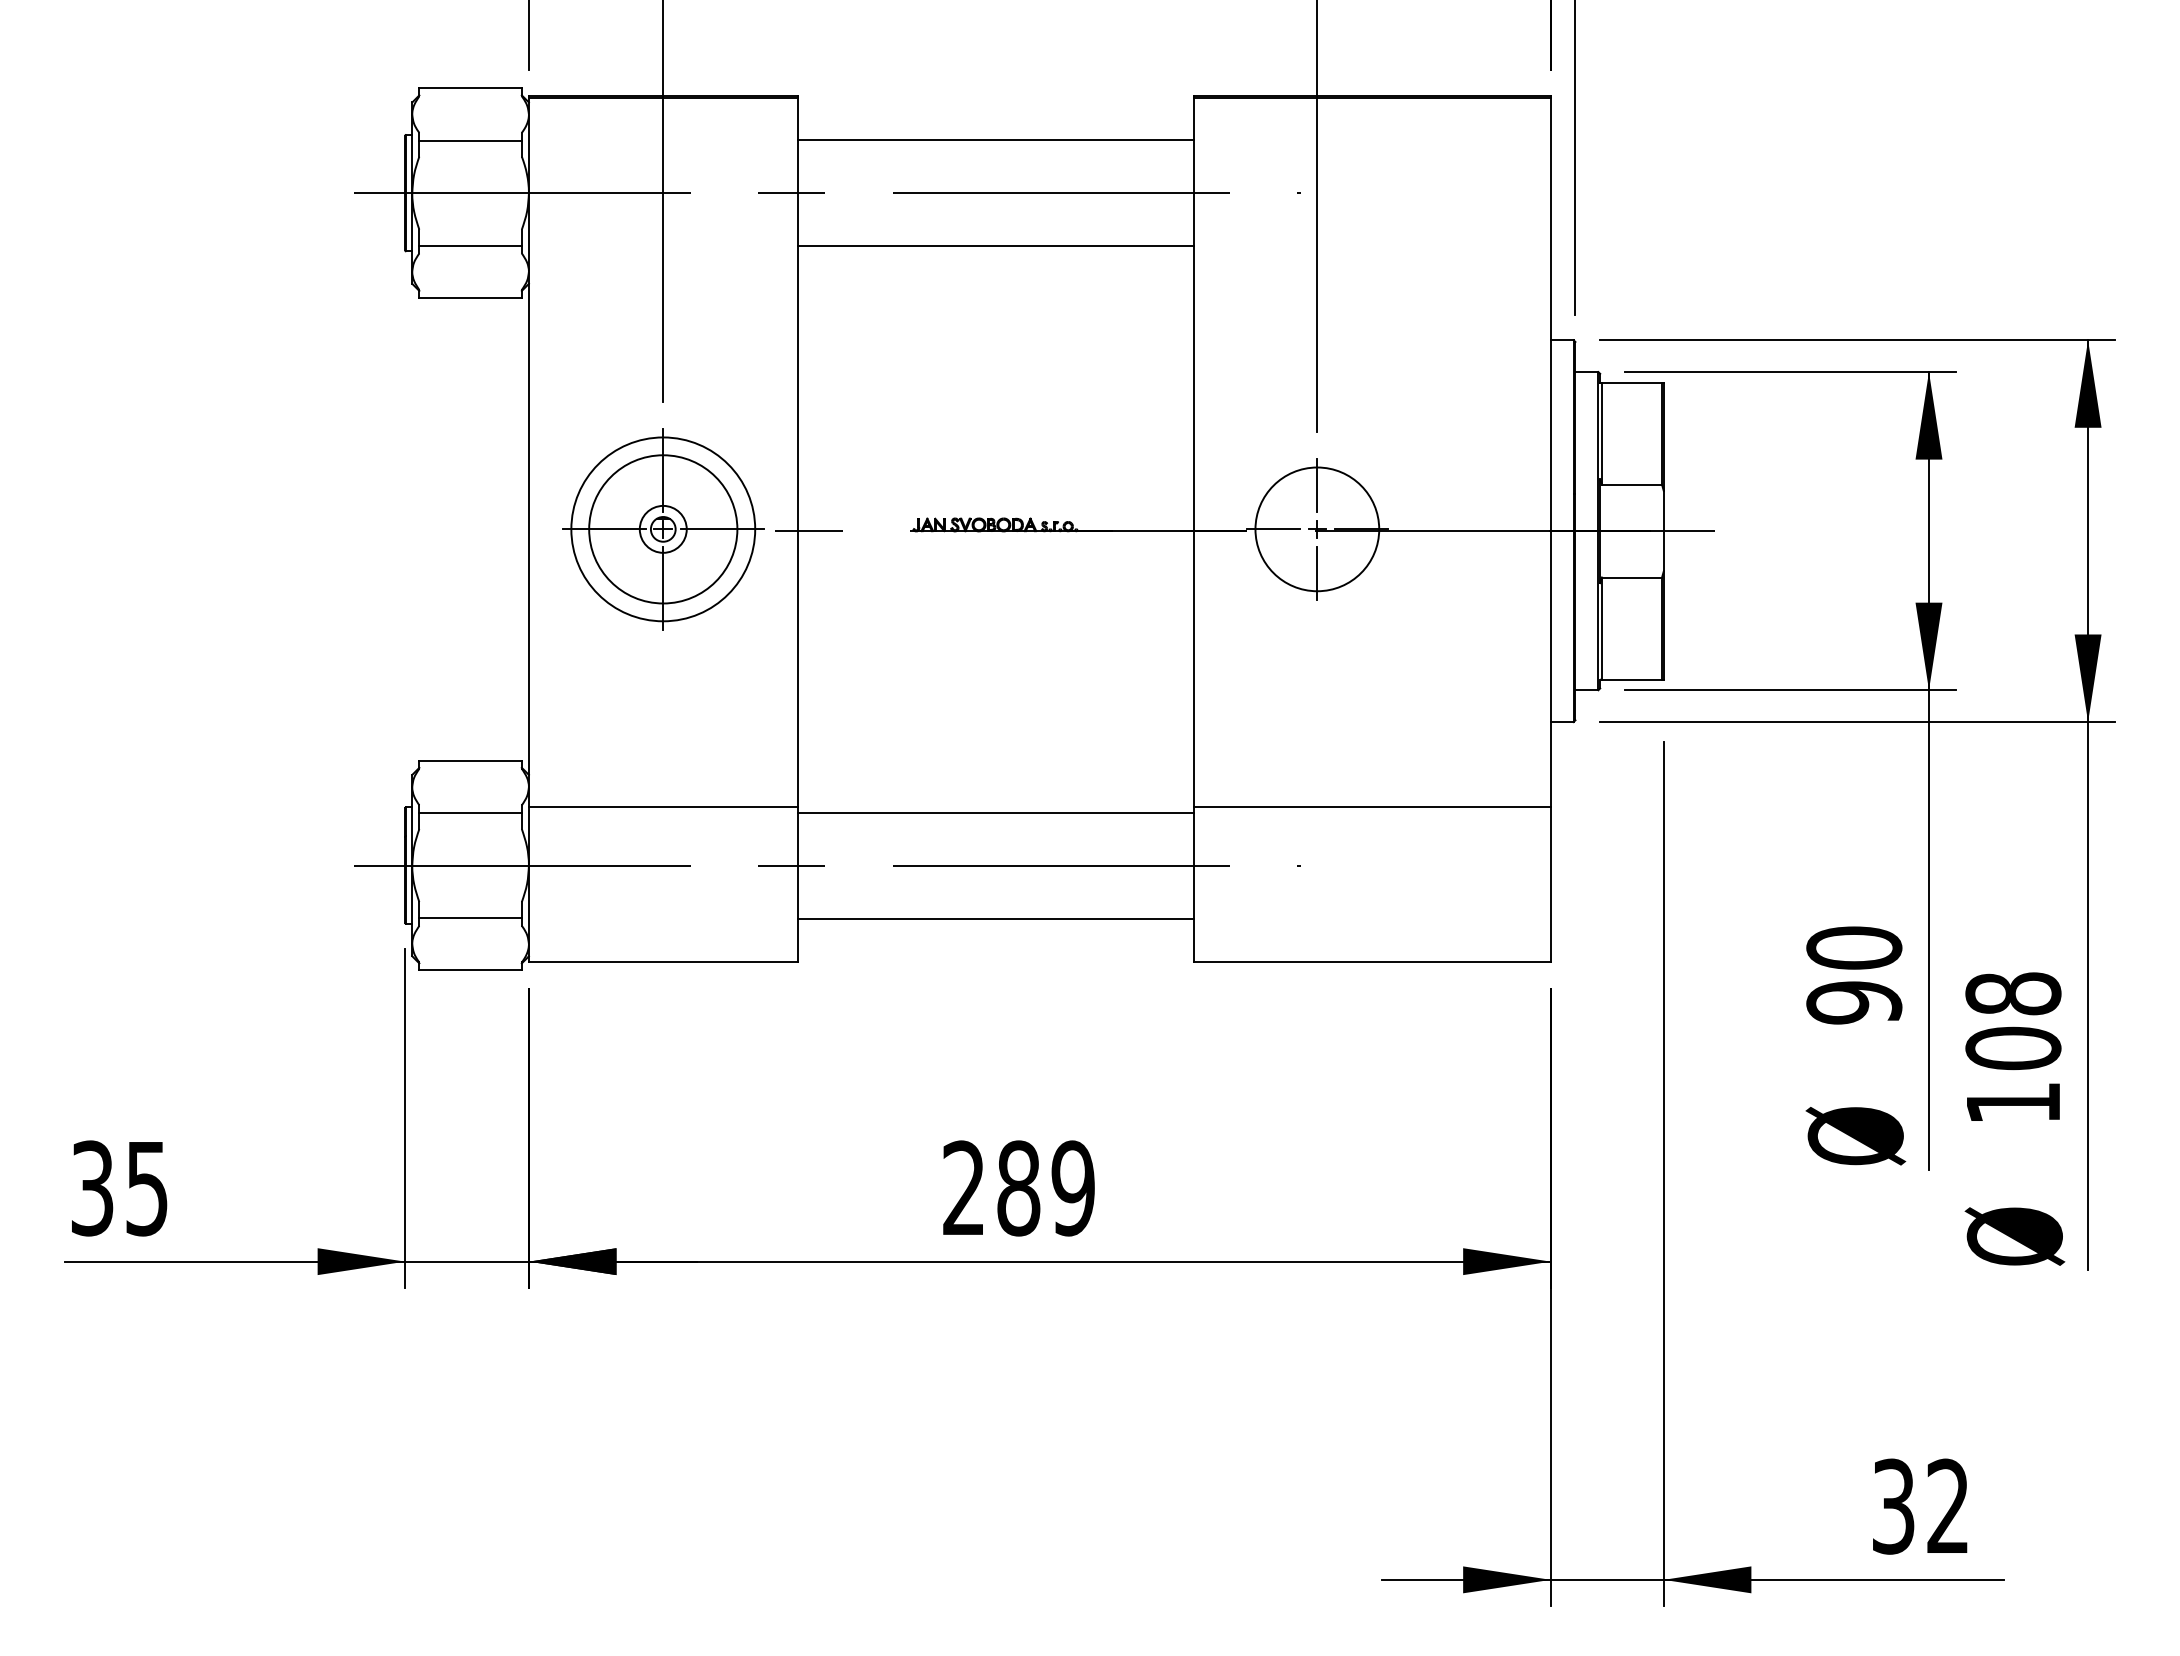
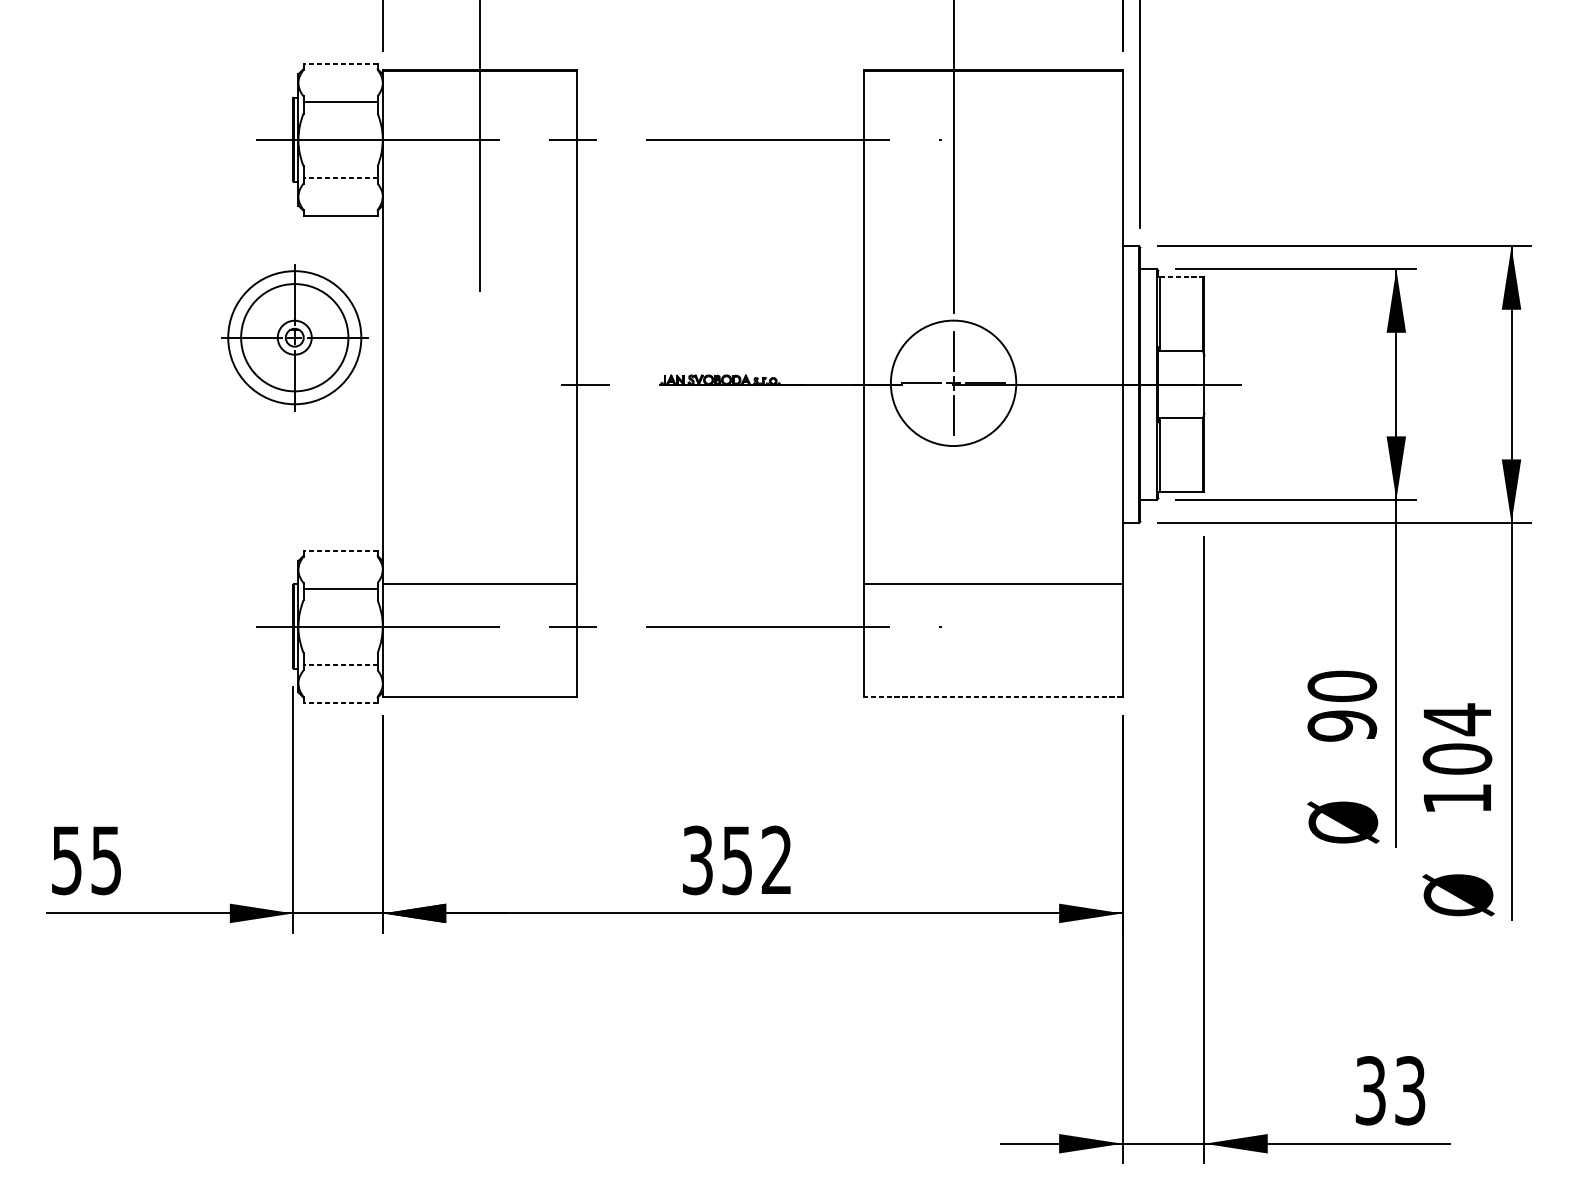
line: (470, 88) -> (340, 64), solid -> dashed
line: (995, 140) -> (720, 101), removed
line: (470, 245) -> (340, 177), solid -> dashed
line: (995, 246) -> (720, 178), removed
line: (1632, 382) -> (1181, 277), solid -> dashed
part: (663, 529) -> (294, 337), moved
circle: (1317, 529) -> (953, 383), size x1.4
line: (470, 760) -> (340, 550), solid -> dashed
line: (995, 812) -> (720, 588), removed
line: (470, 917) -> (340, 664), solid -> dashed
line: (995, 918) -> (720, 665), removed
line: (1372, 962) -> (993, 696), solid -> dashed
line: (470, 970) -> (340, 702), solid -> dashed
text: (2013, 993) -> (1457, 719), 108 -> 104
text: (92, 1188) -> (66, 860), 35 -> 55
text: (1018, 1188) -> (737, 860), 289 -> 352
text: (1947, 1506) -> (1409, 1090), 32 -> 33

